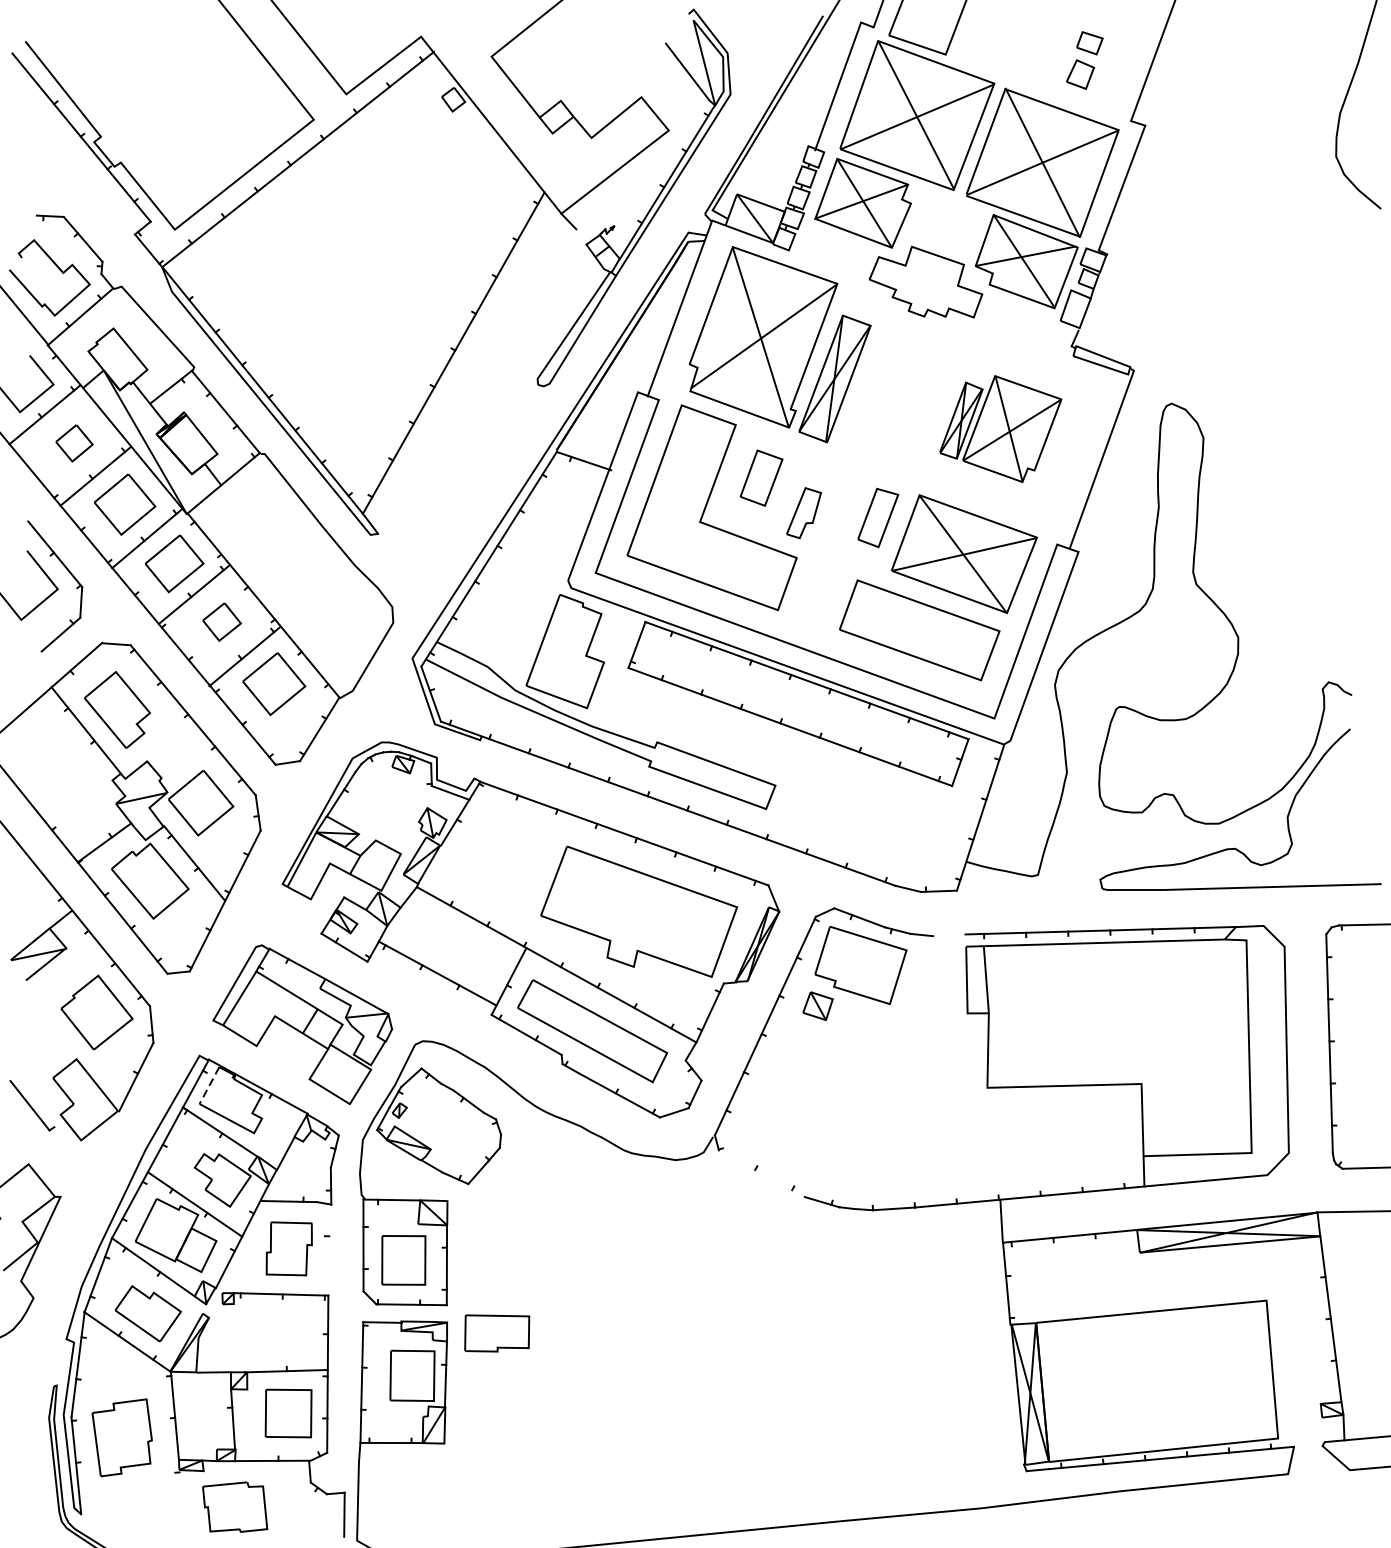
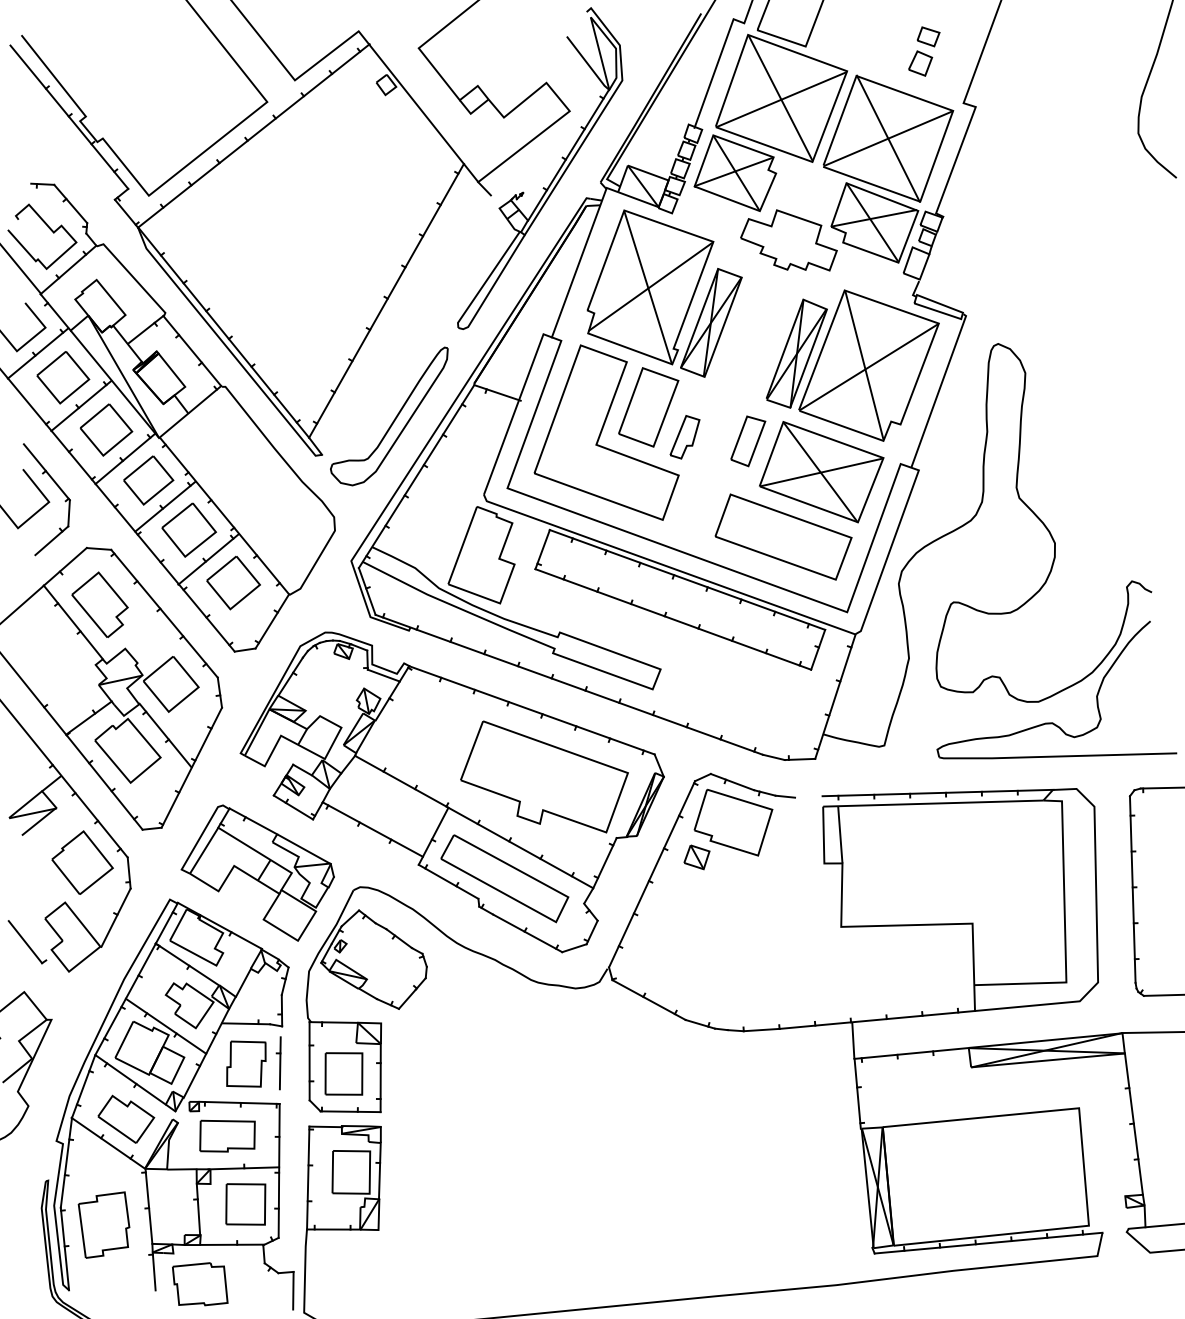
part: (1000, 428) -> (852, 365), size x1.67
part: (74, 443) -> (63, 377), size x1.67
part: (761, 478) -> (648, 407), size x1.67
part: (457, 488) -> (389, 416), added
part: (221, 621) -> (188, 529), size x1.67
line: (209, 1086) -> (178, 925), dashed -> solid
line: (761, 1173) -> (648, 999), added
line: (328, 1248) -> (279, 1063), added
part: (497, 1332) -> (227, 1135), moved
line: (180, 1492) -> (153, 1271), added

